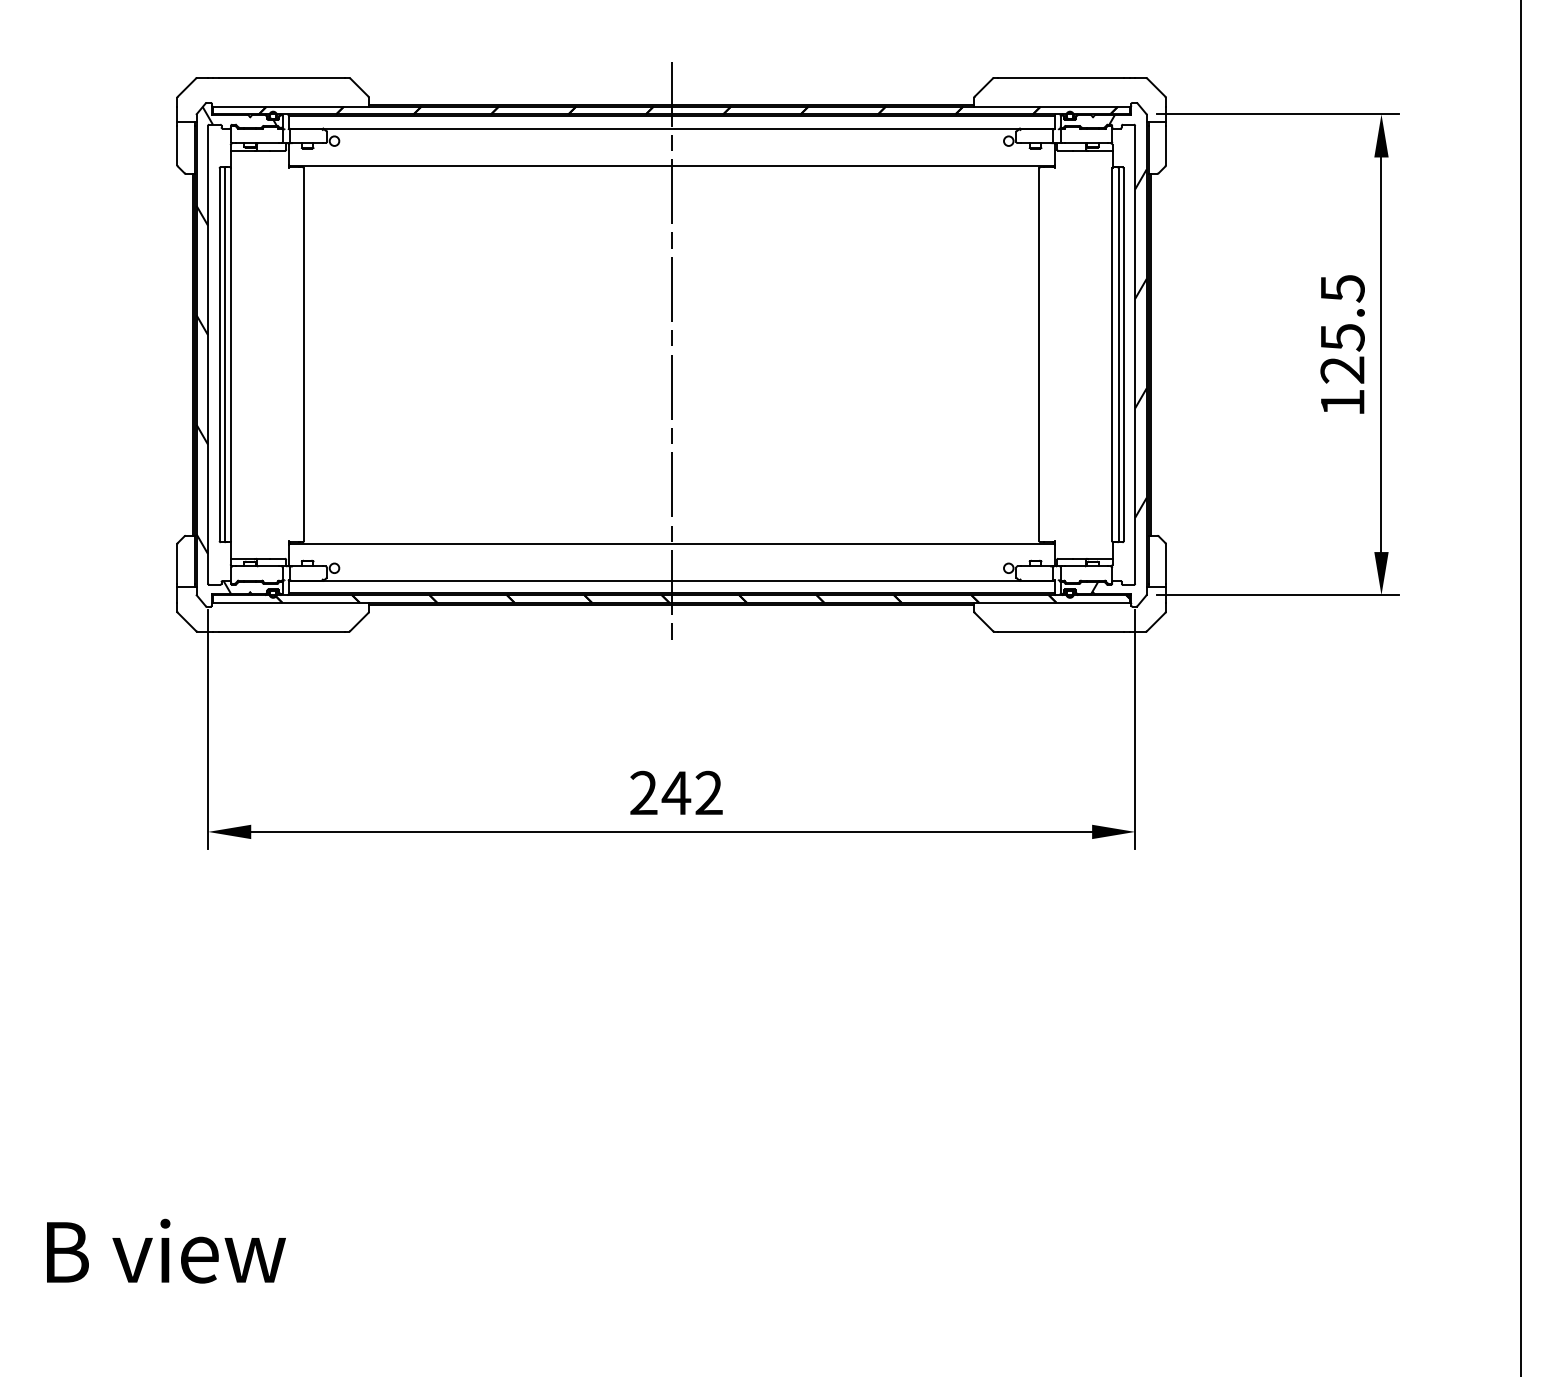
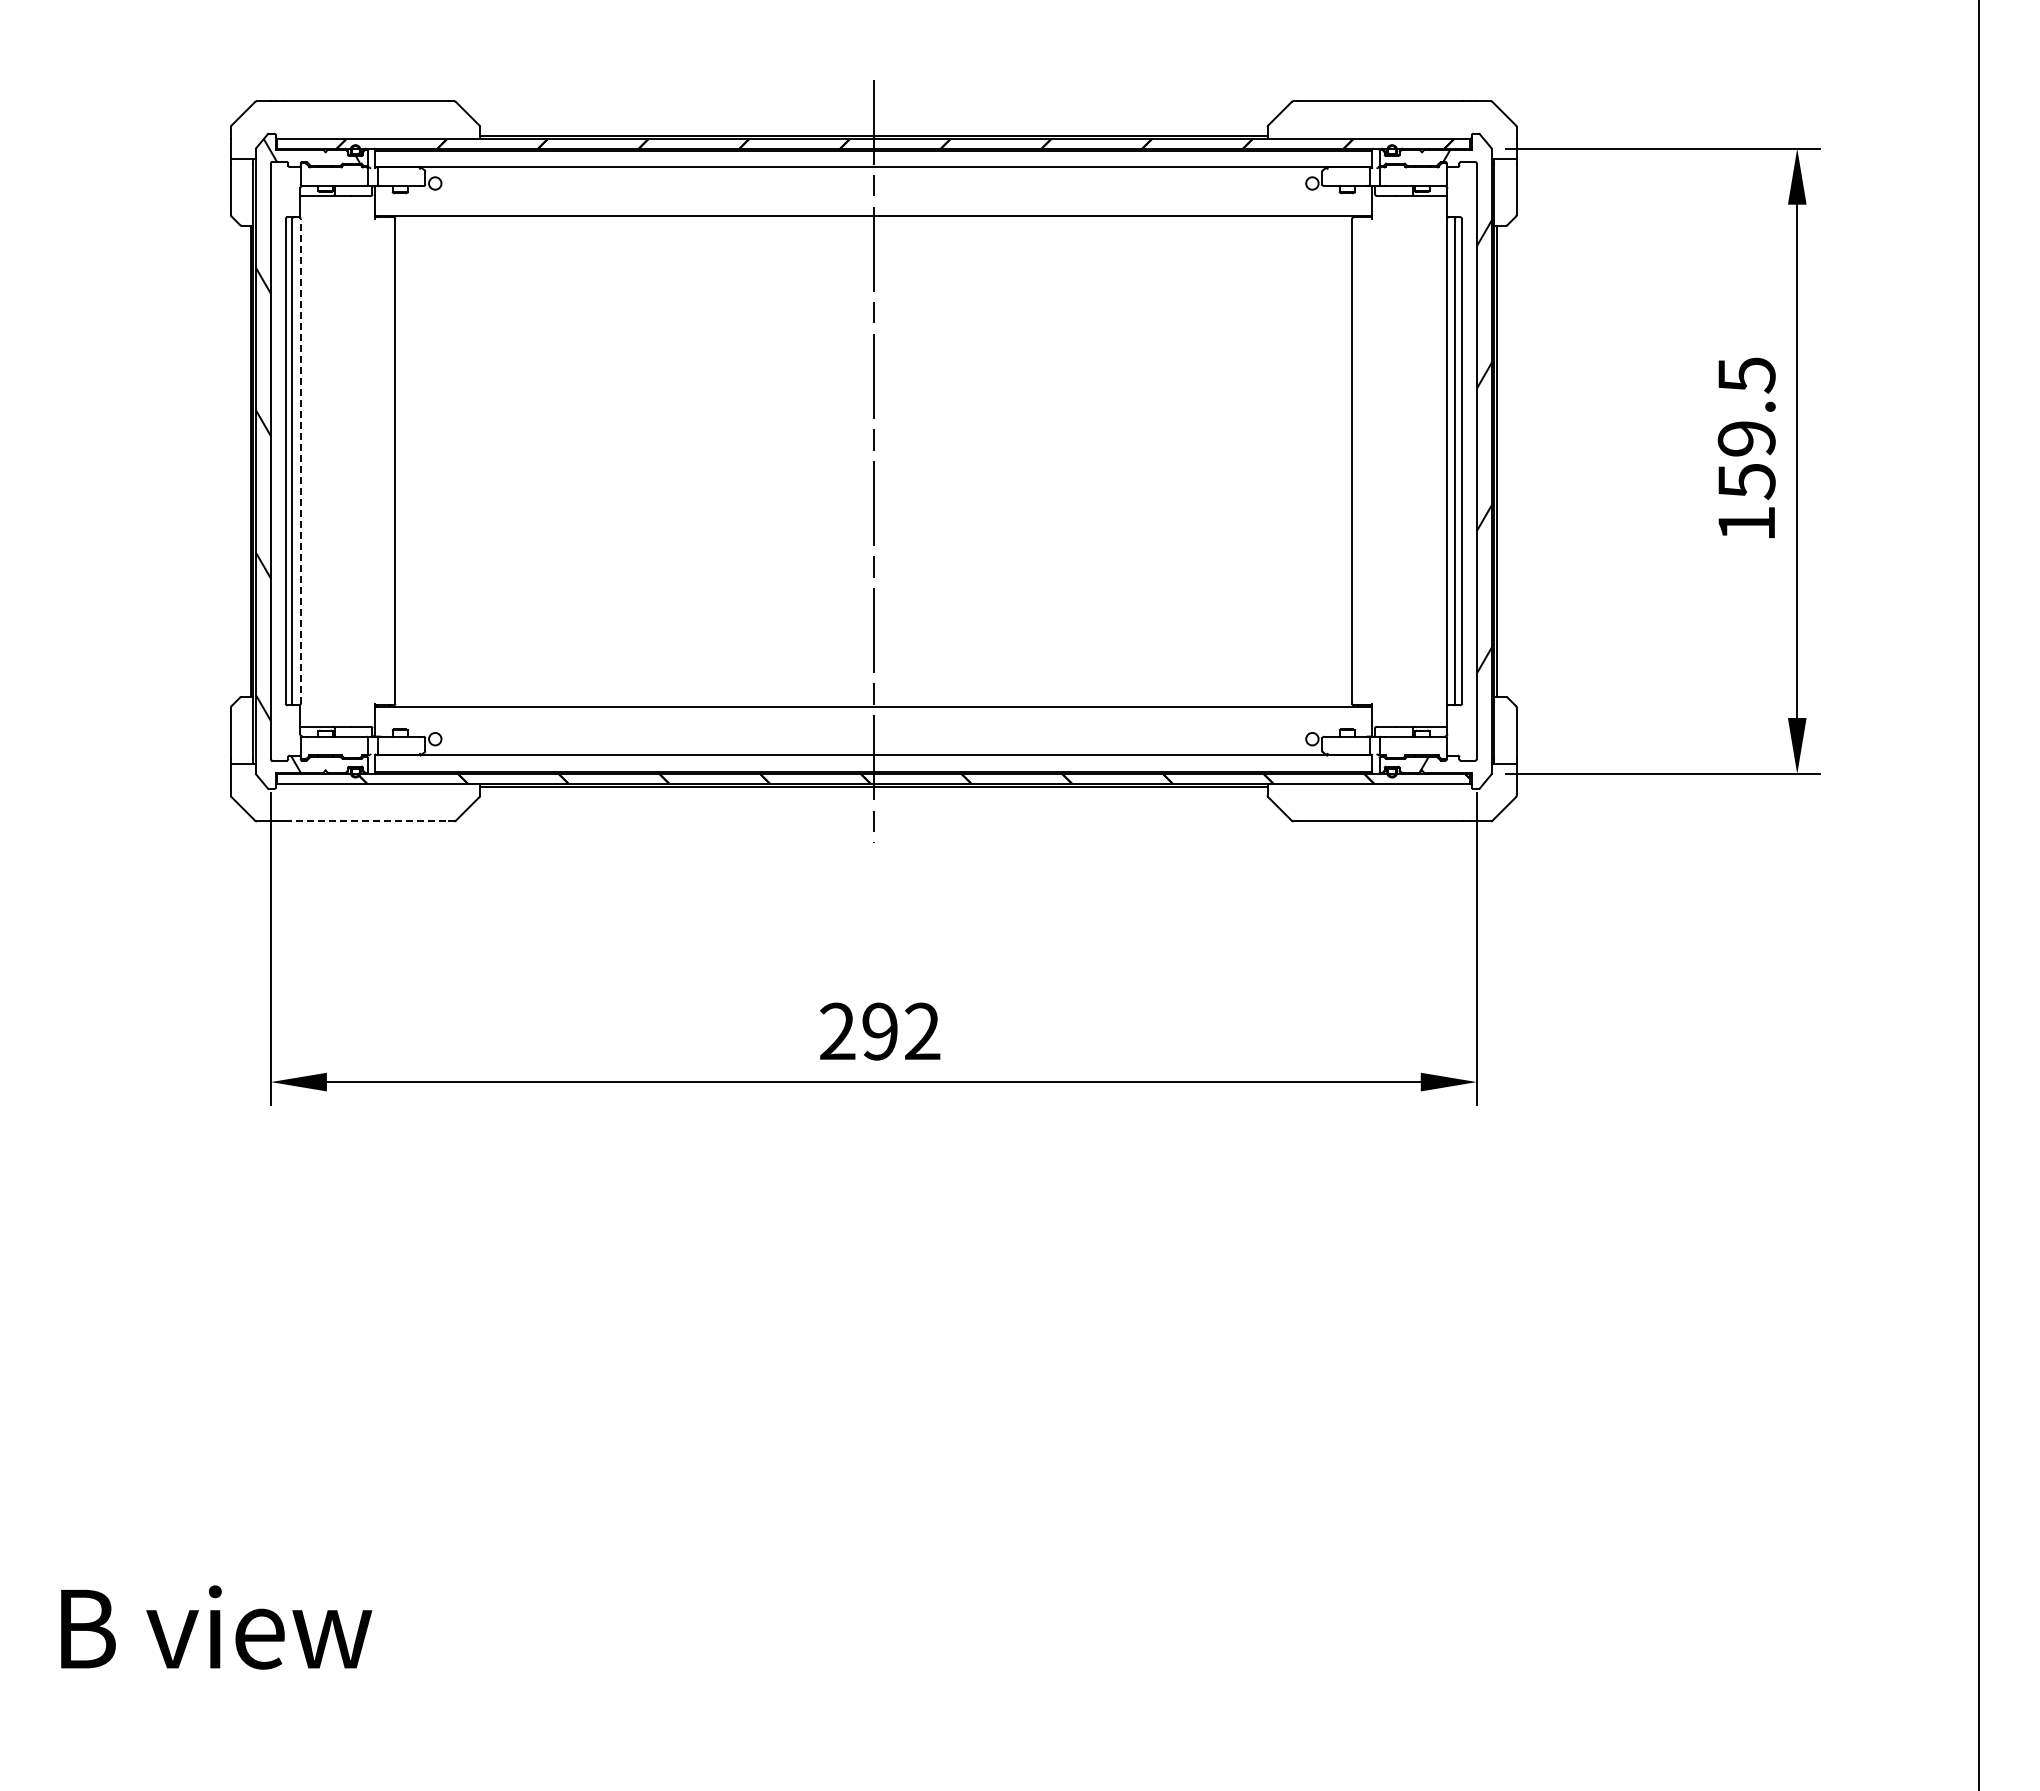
line: (230, 354) -> (300, 460), solid -> dashed
text: (1342, 354) -> (1746, 460), 125.5 -> 159.5
line: (282, 631) -> (367, 821), solid -> dashed
text: (675, 793) -> (879, 1031), 242 -> 292

